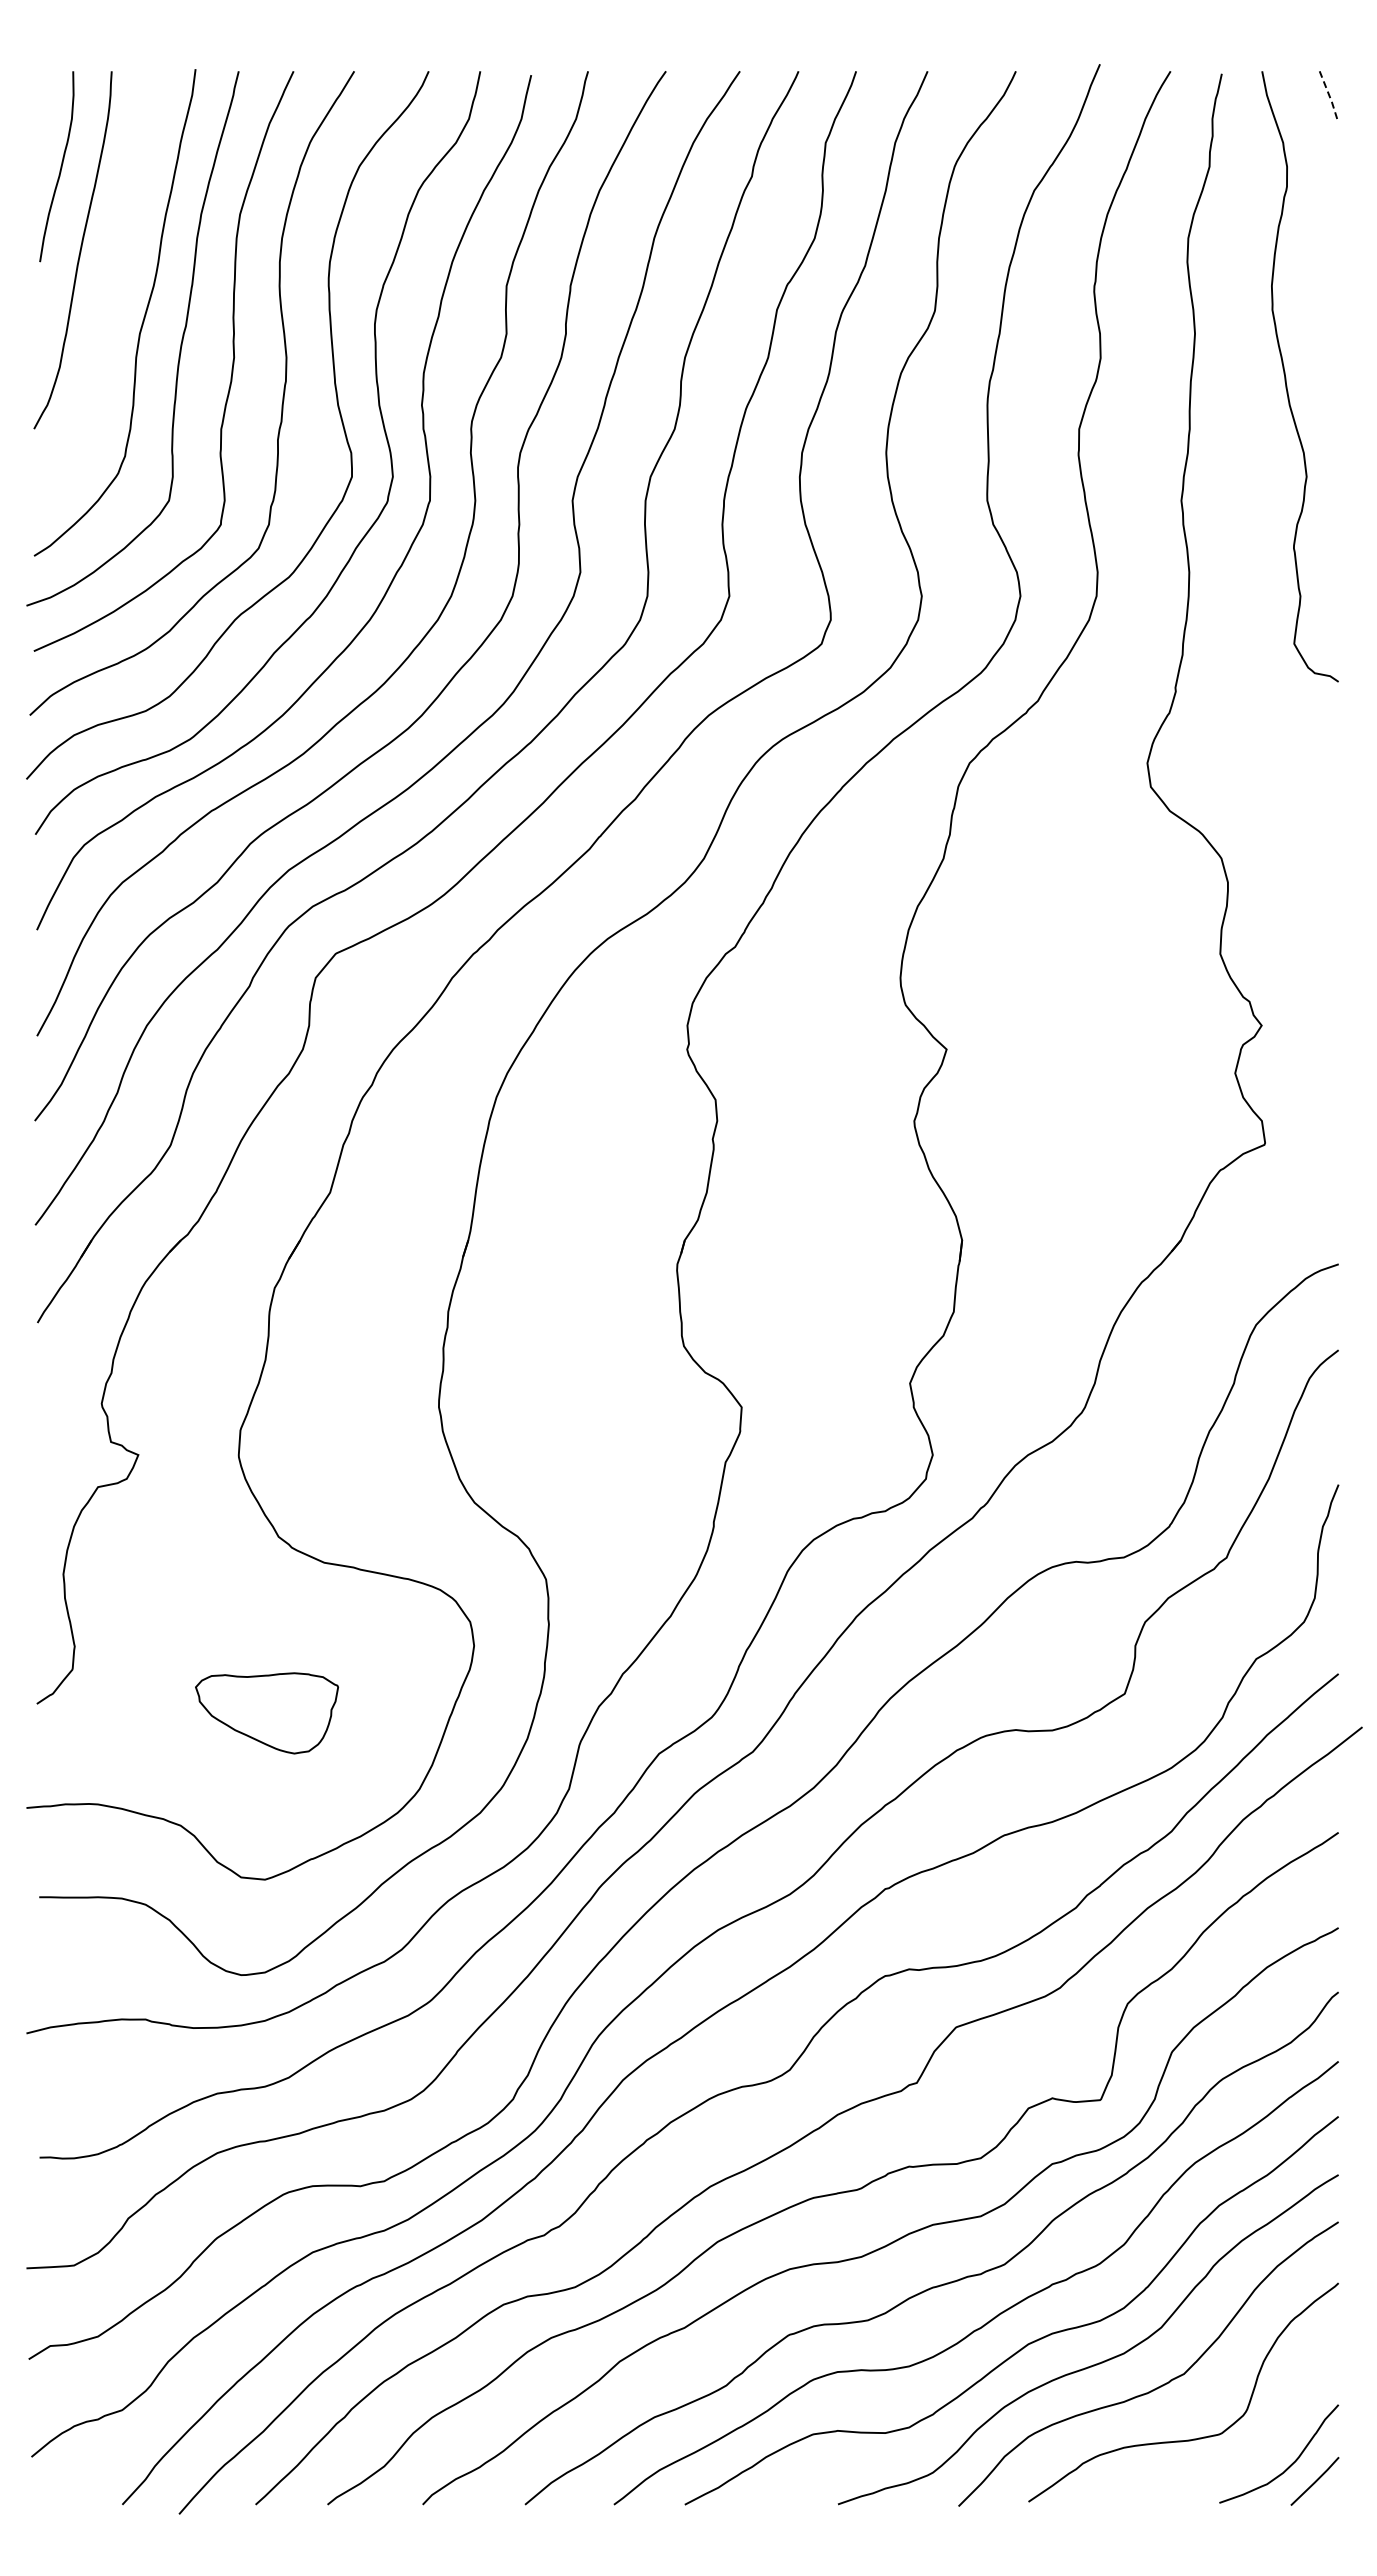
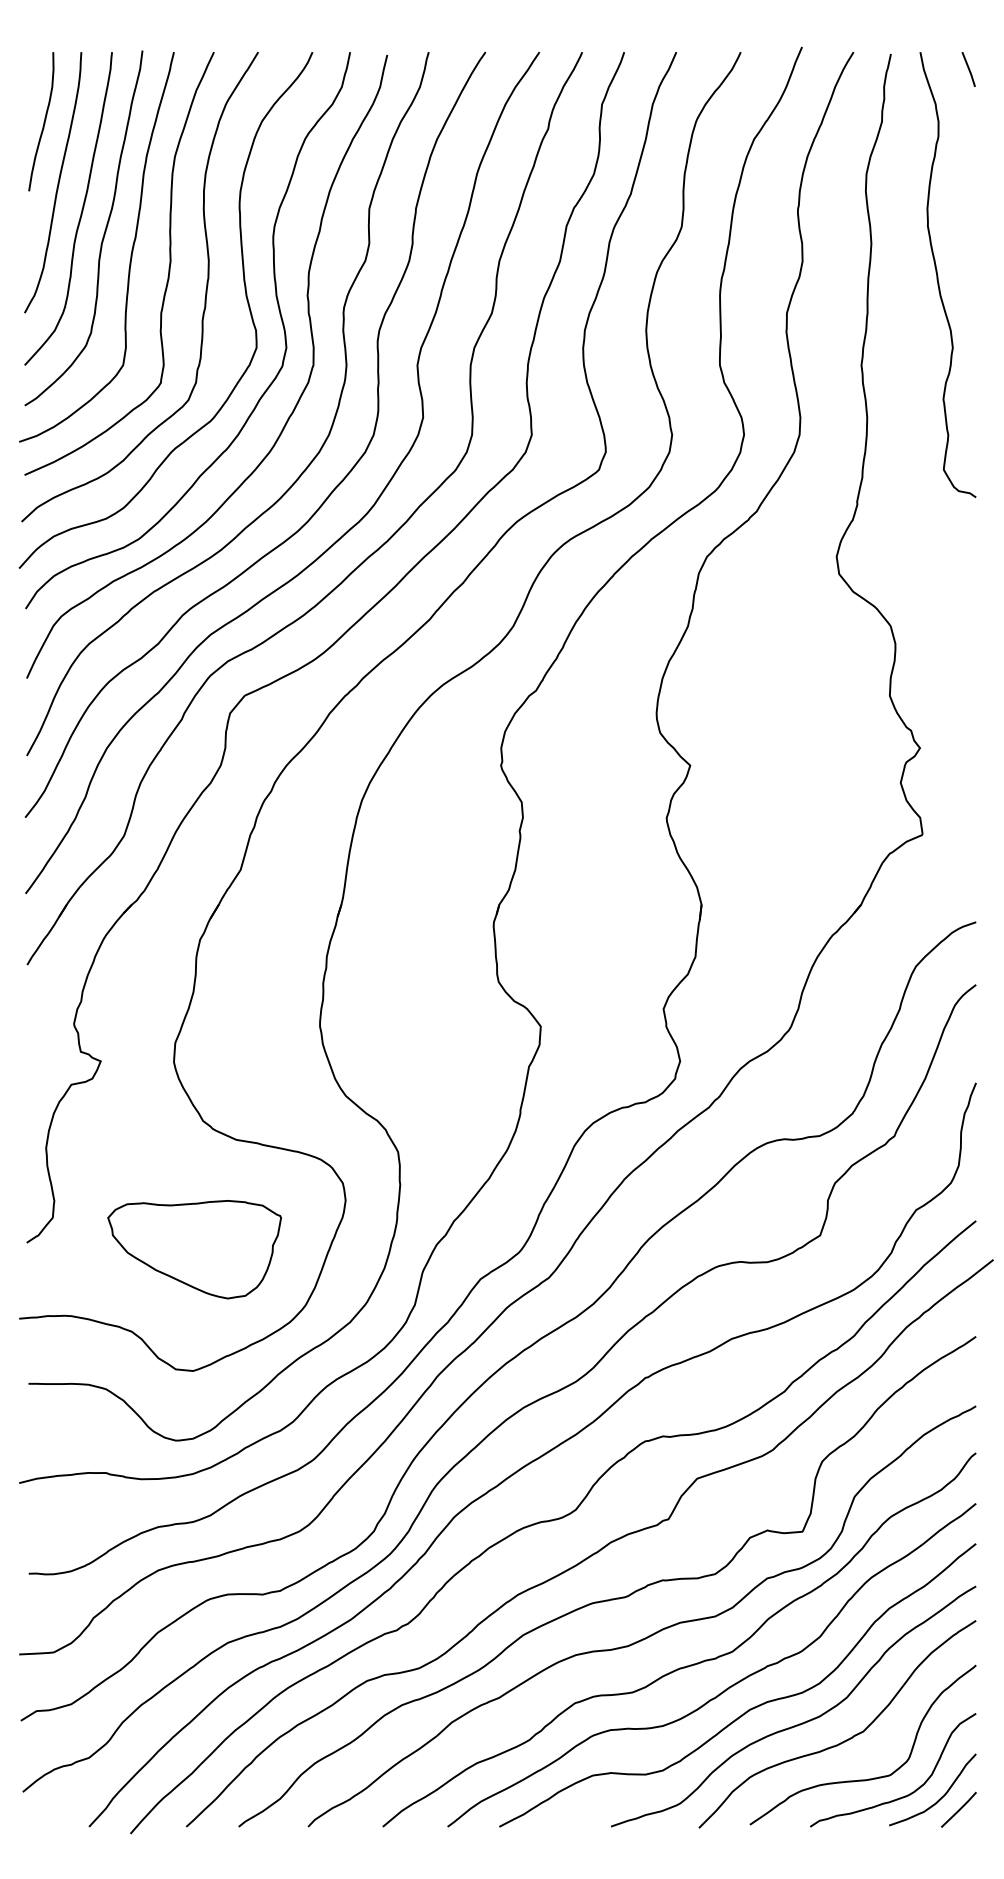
line: (1329, 95) -> (969, 69), dashed -> solid
curve: (111, 290) -> (81, 212), added
part: (266, 1713) -> (194, 1249), size x1.67
curve: (1237, 2463) -> (902, 1796), added

